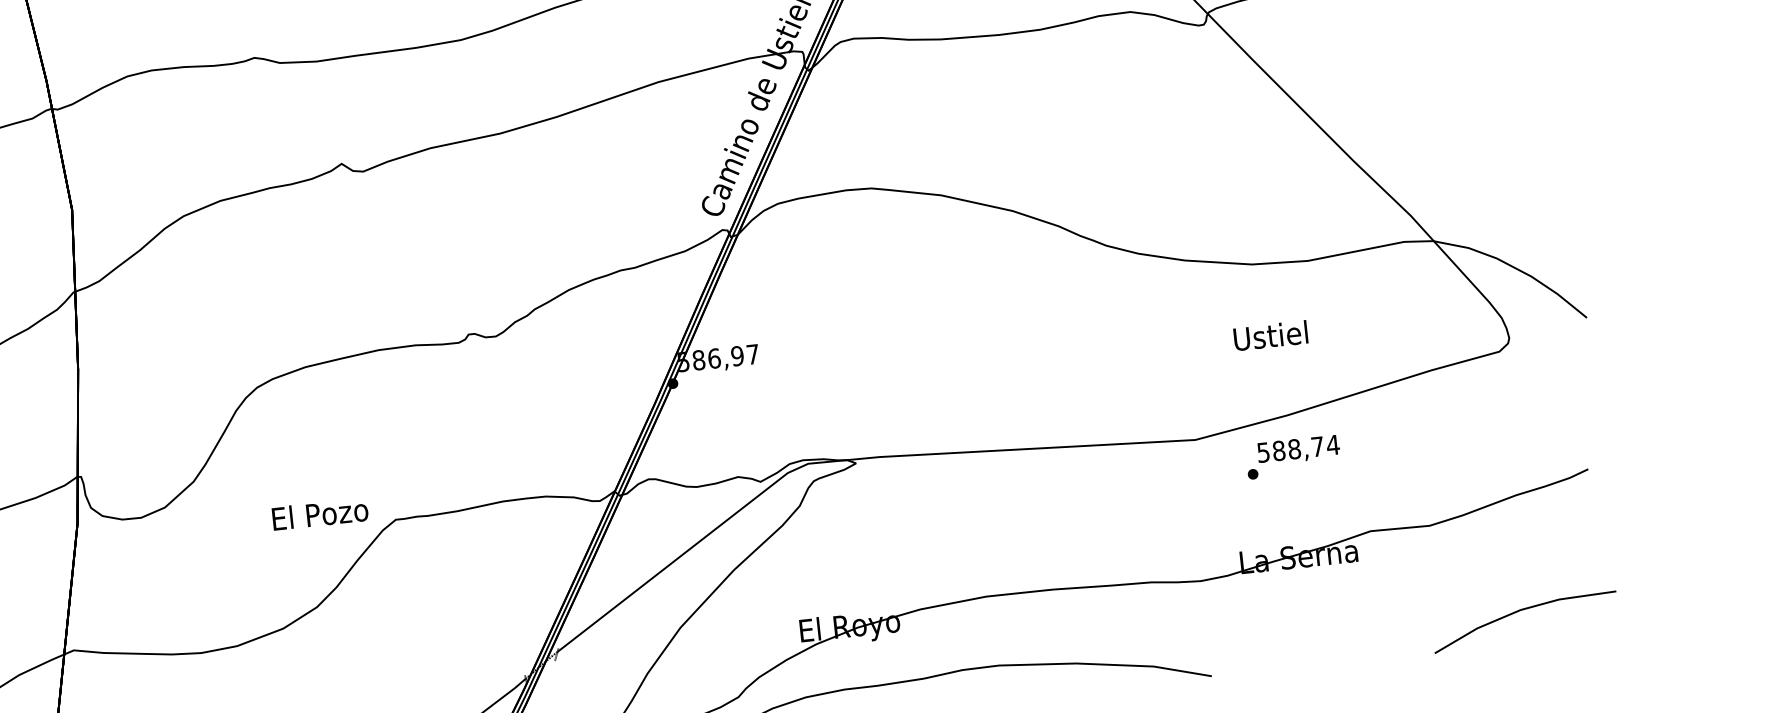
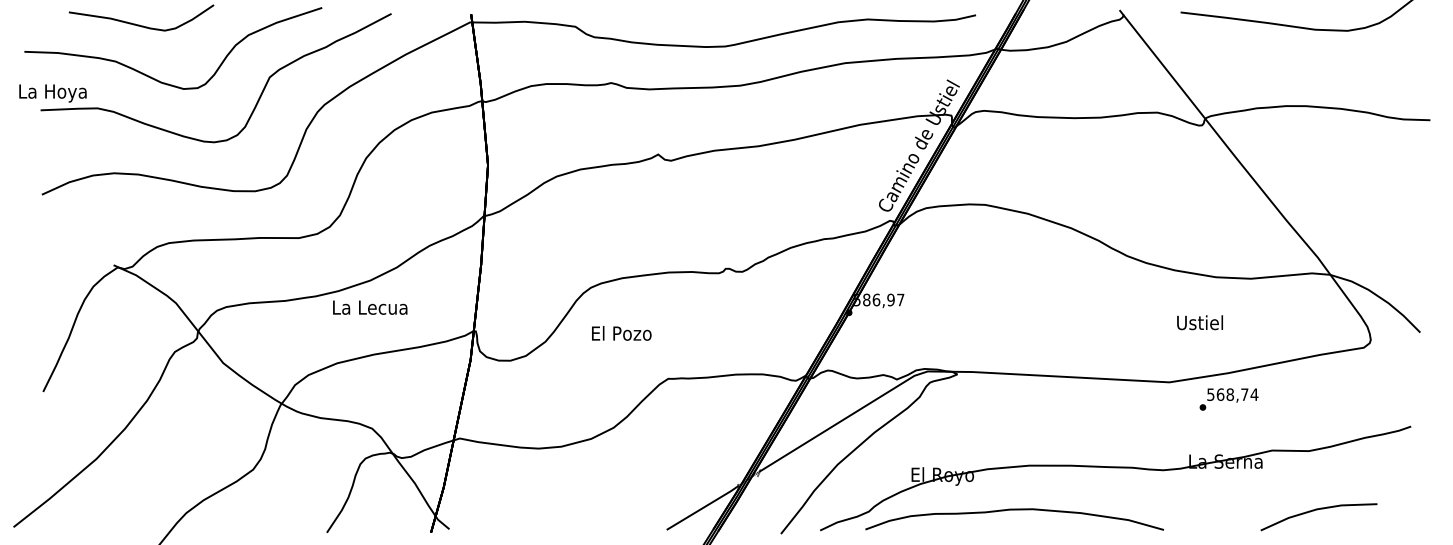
text: (1269, 335) -> (1199, 322), moved
text: (1278, 450) -> (1220, 394), 588,74 -> 568,74
text: (319, 514) -> (621, 333), moved
line: (1521, 611) -> (1317, 510), moved

